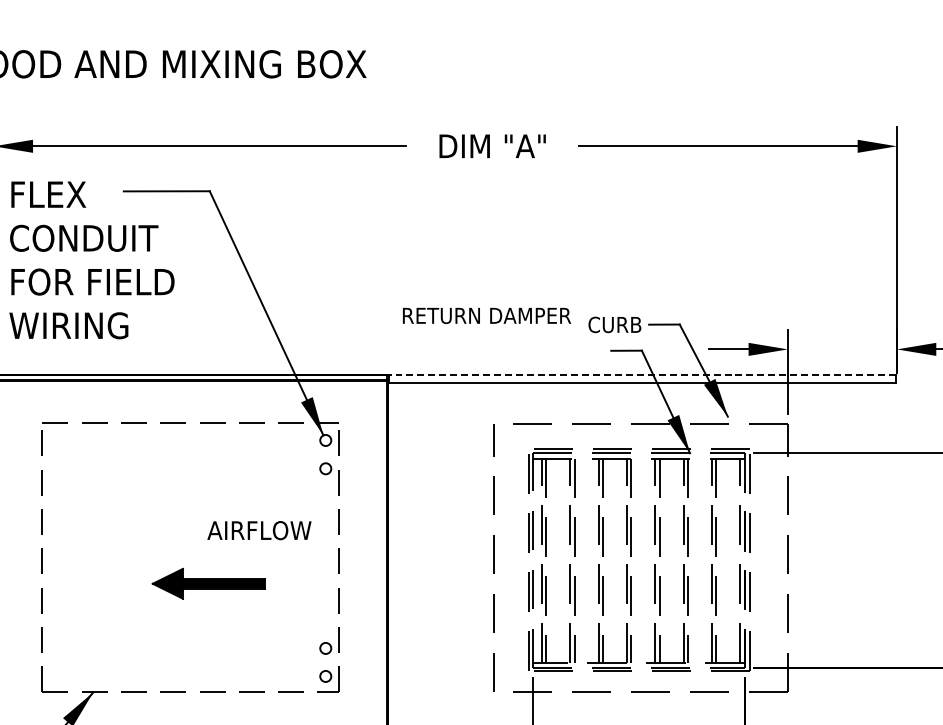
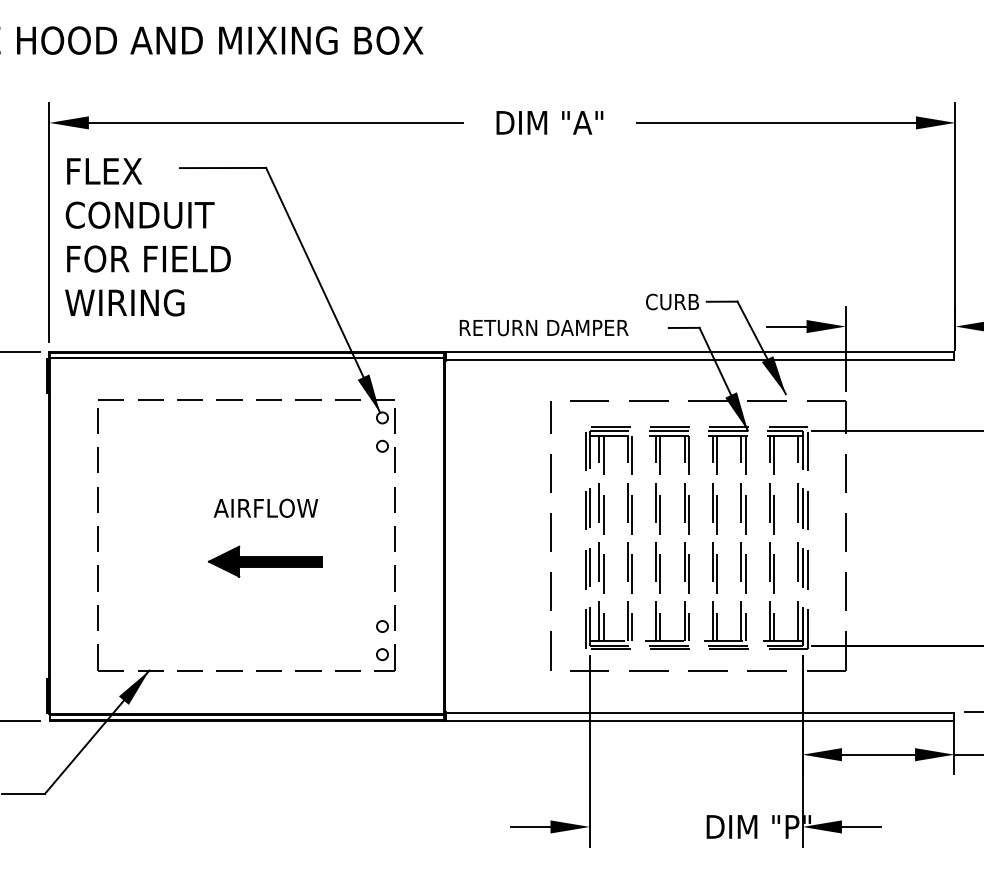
text: (486, 316) -> (543, 328), moved
line: (641, 374) -> (699, 351), dashed -> solid
text: (258, 529) -> (265, 507), moved

